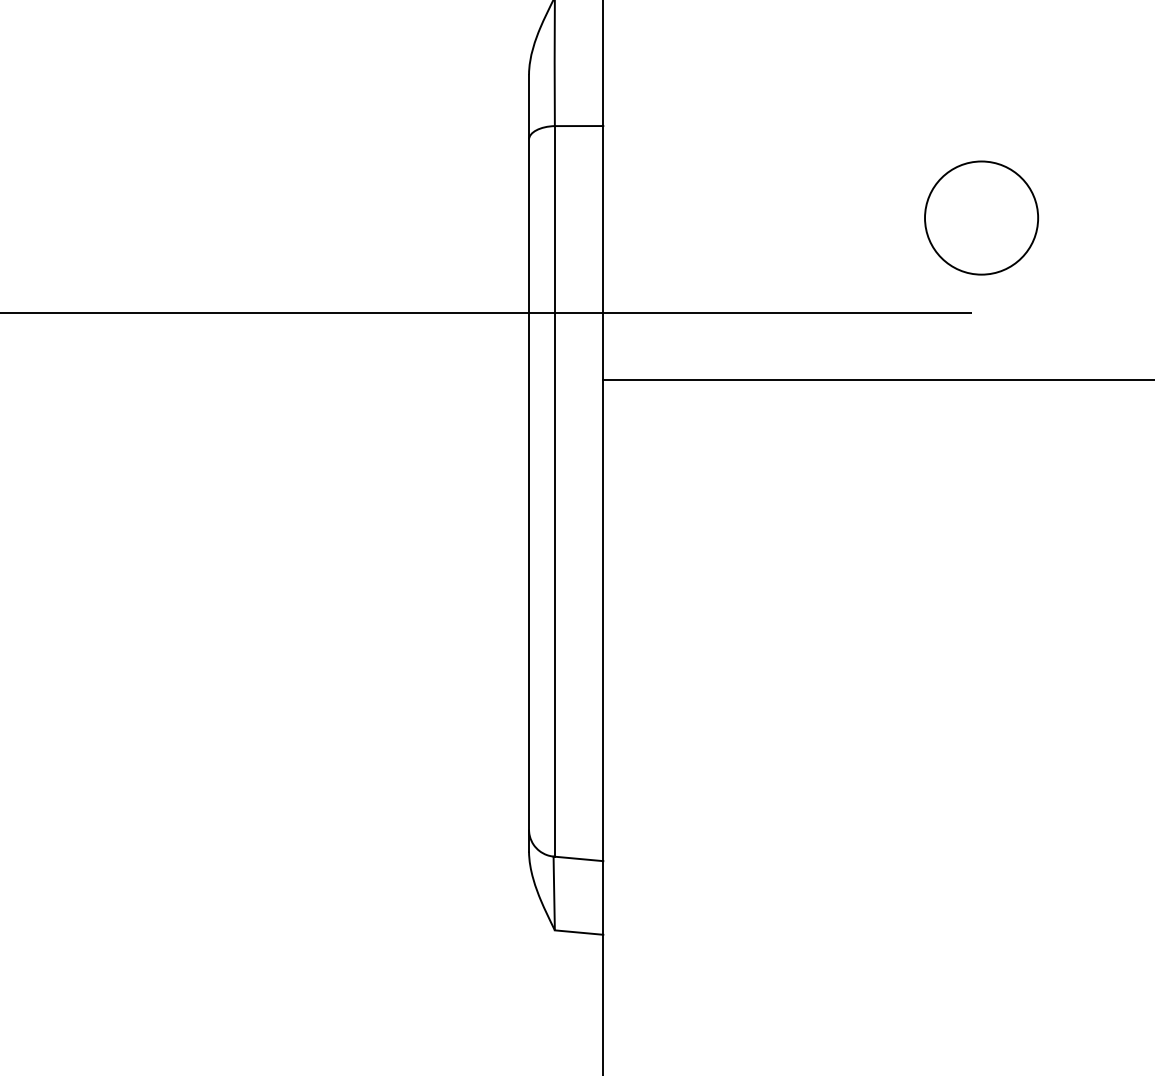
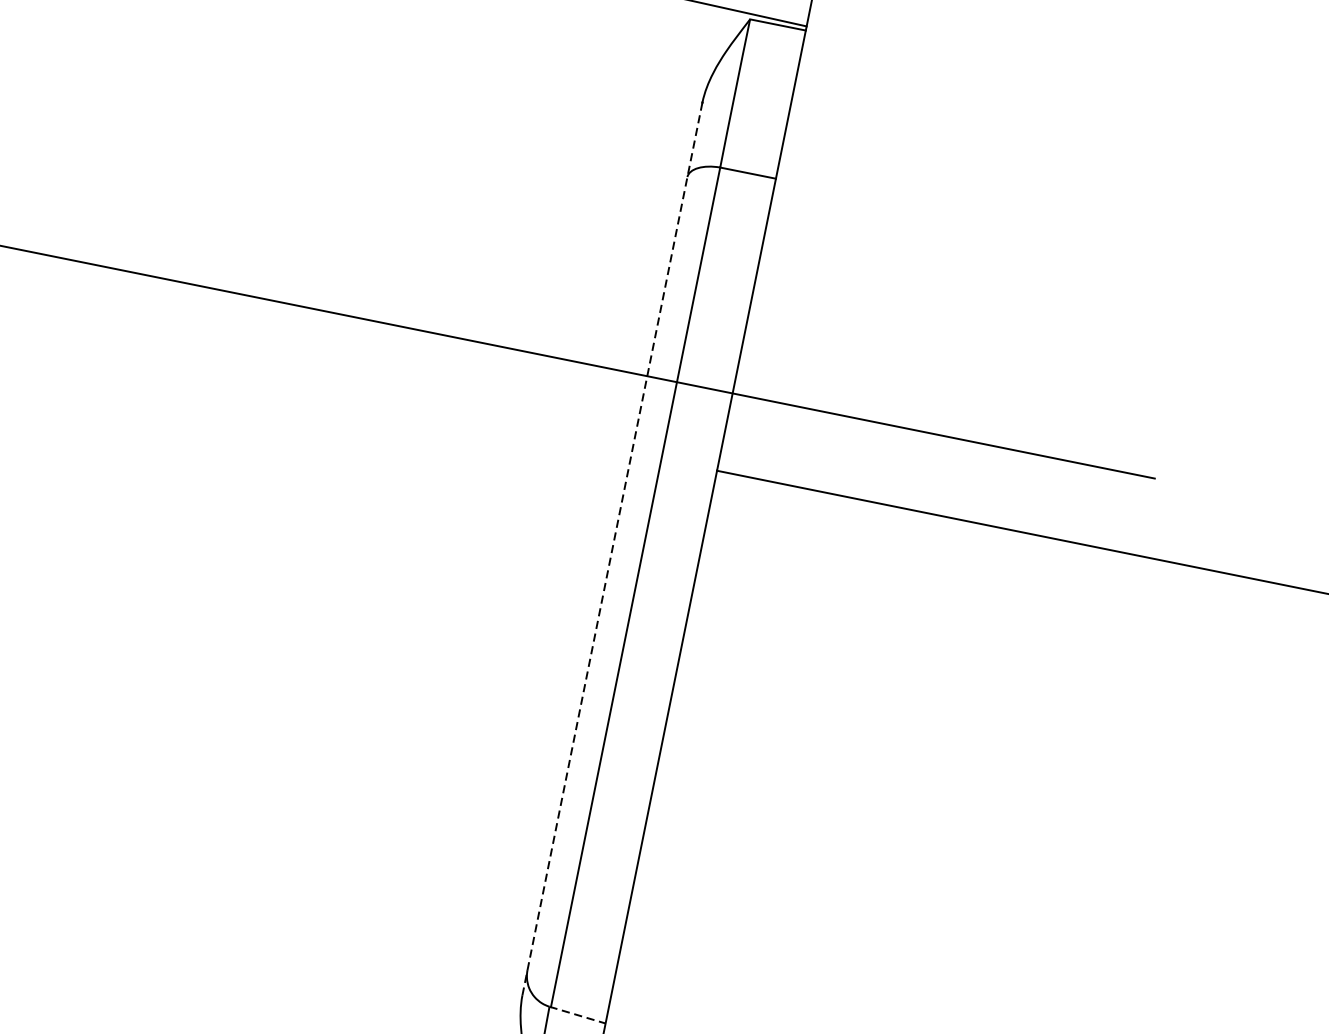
circle: (981, 217) -> (1189, 371), removed
line: (529, 463) -> (612, 549), solid -> dashed
line: (578, 858) -> (577, 1014), solid -> dashed

